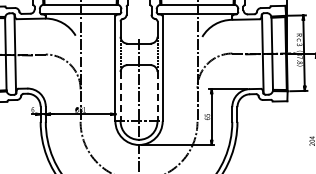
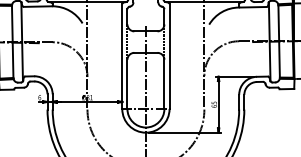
line: (120, 96) -> (127, 84), dashed -> solid
line: (157, 96) -> (164, 84), dashed -> solid

